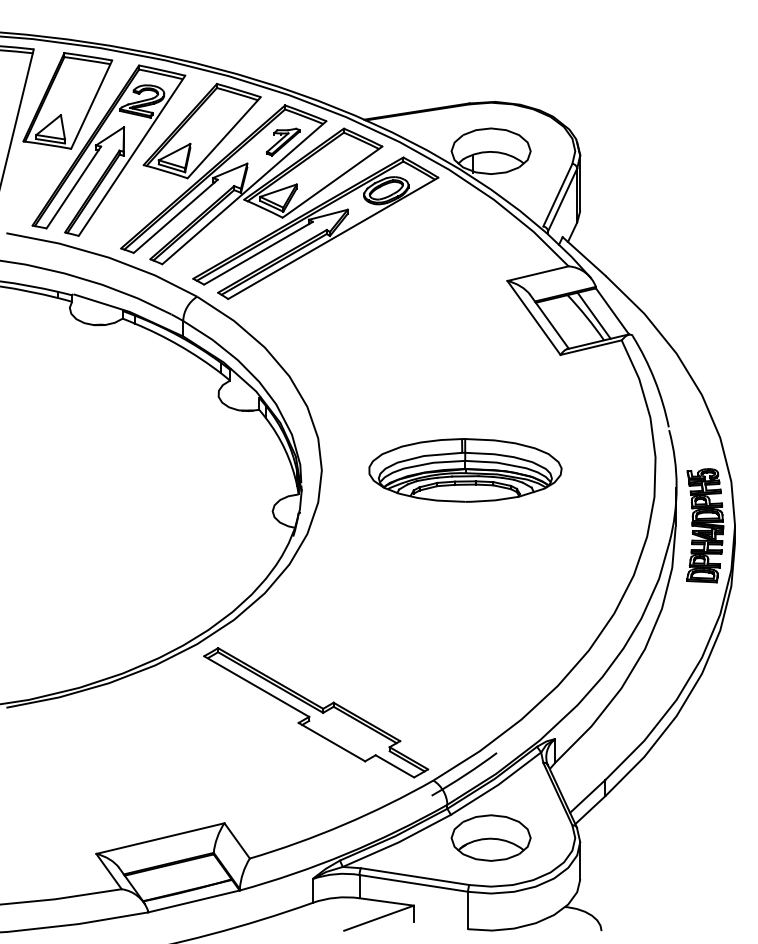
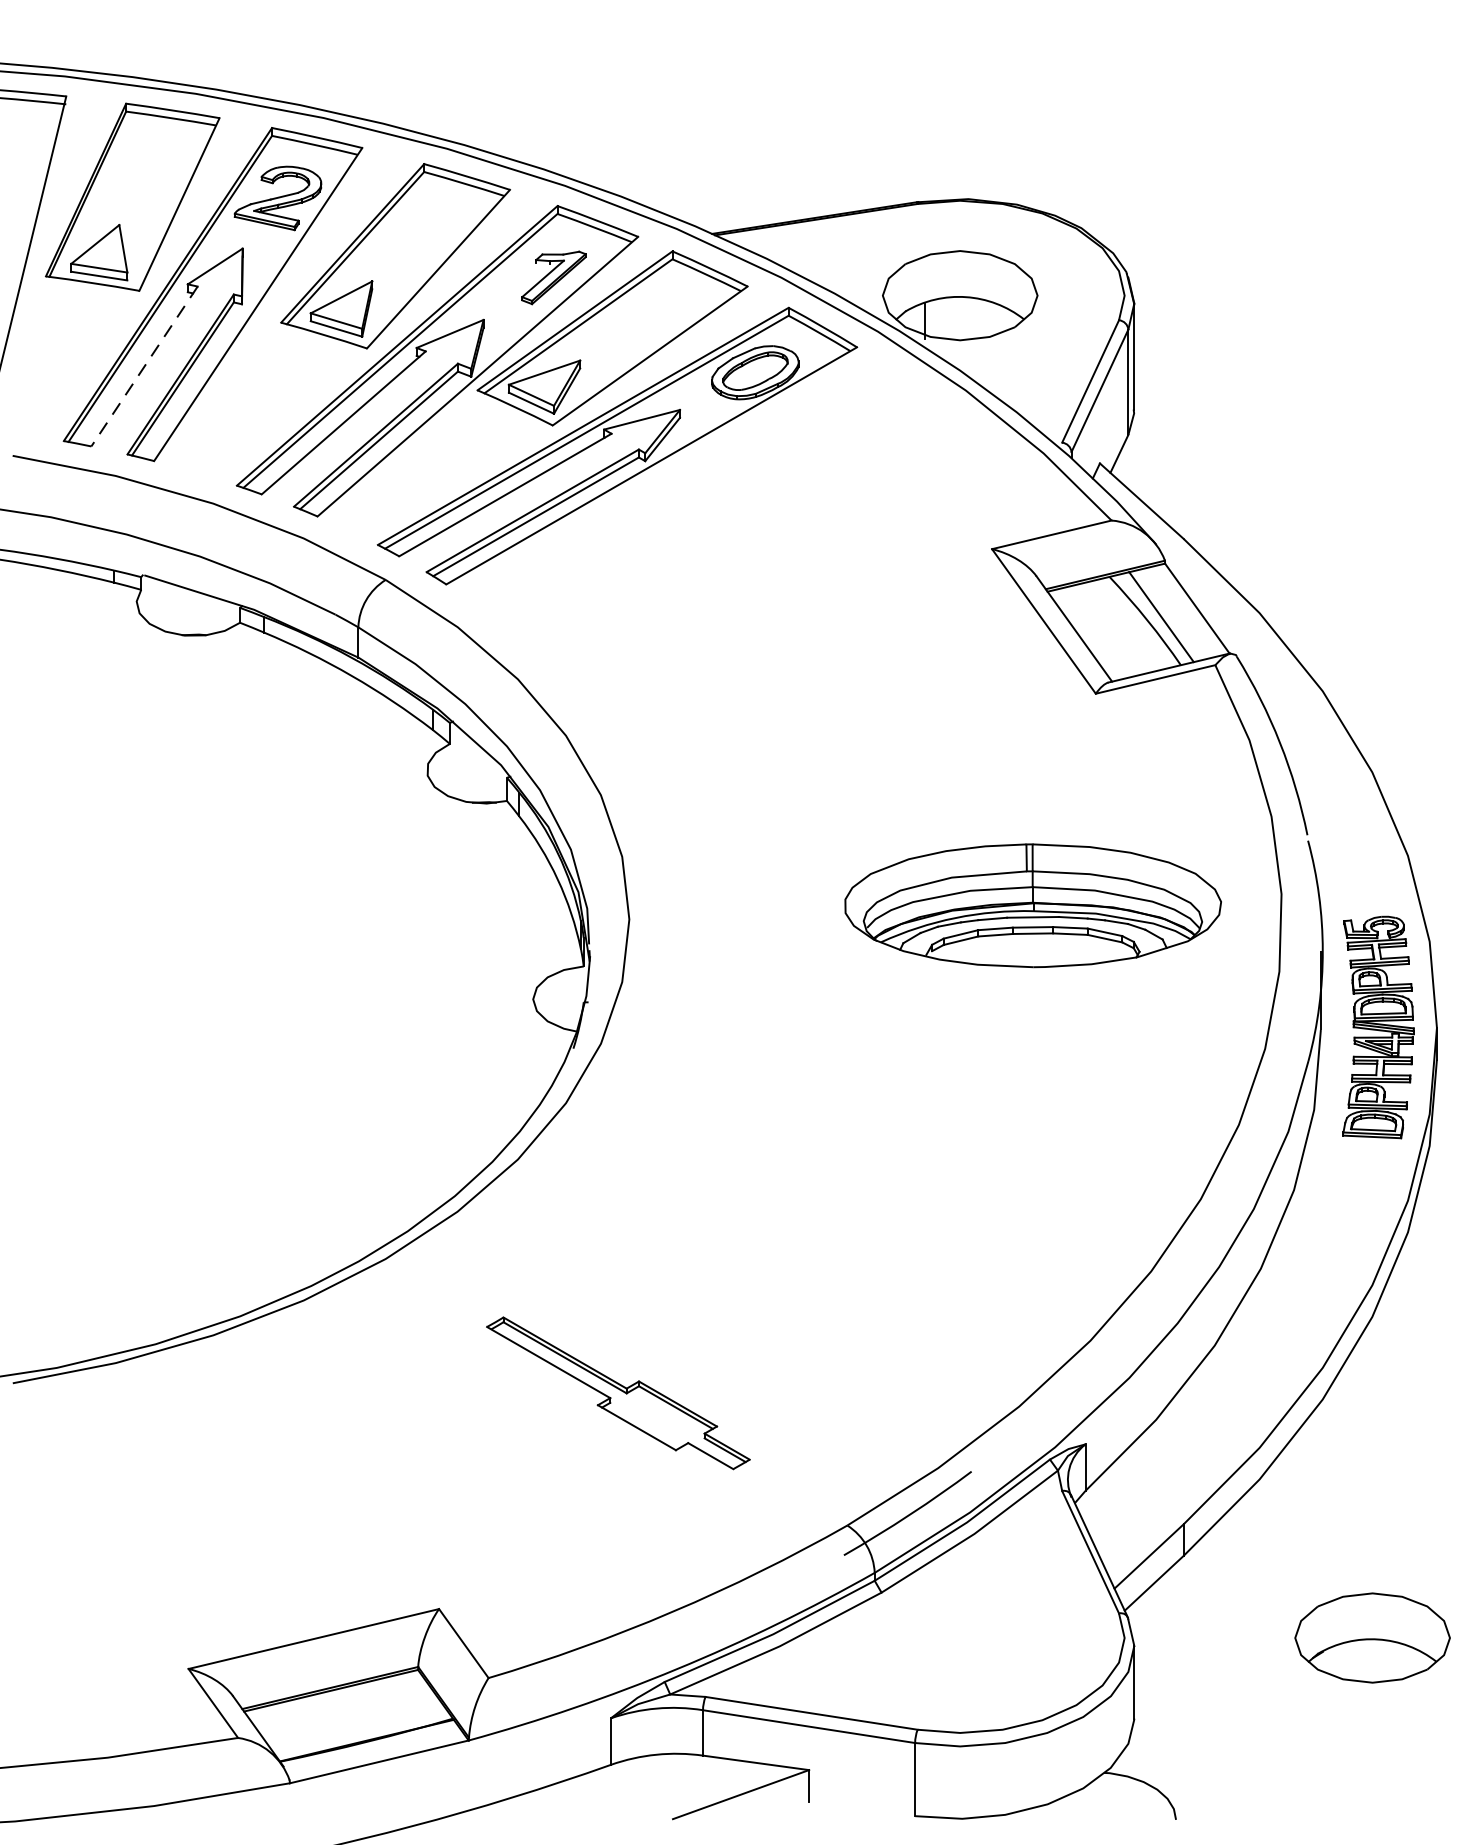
line: (73, 187) -> (143, 366), solid -> dashed
part: (465, 470) -> (1033, 905), moved
part: (316, 712) -> (618, 1392), size x0.6
part: (490, 837) -> (1371, 1636), moved

